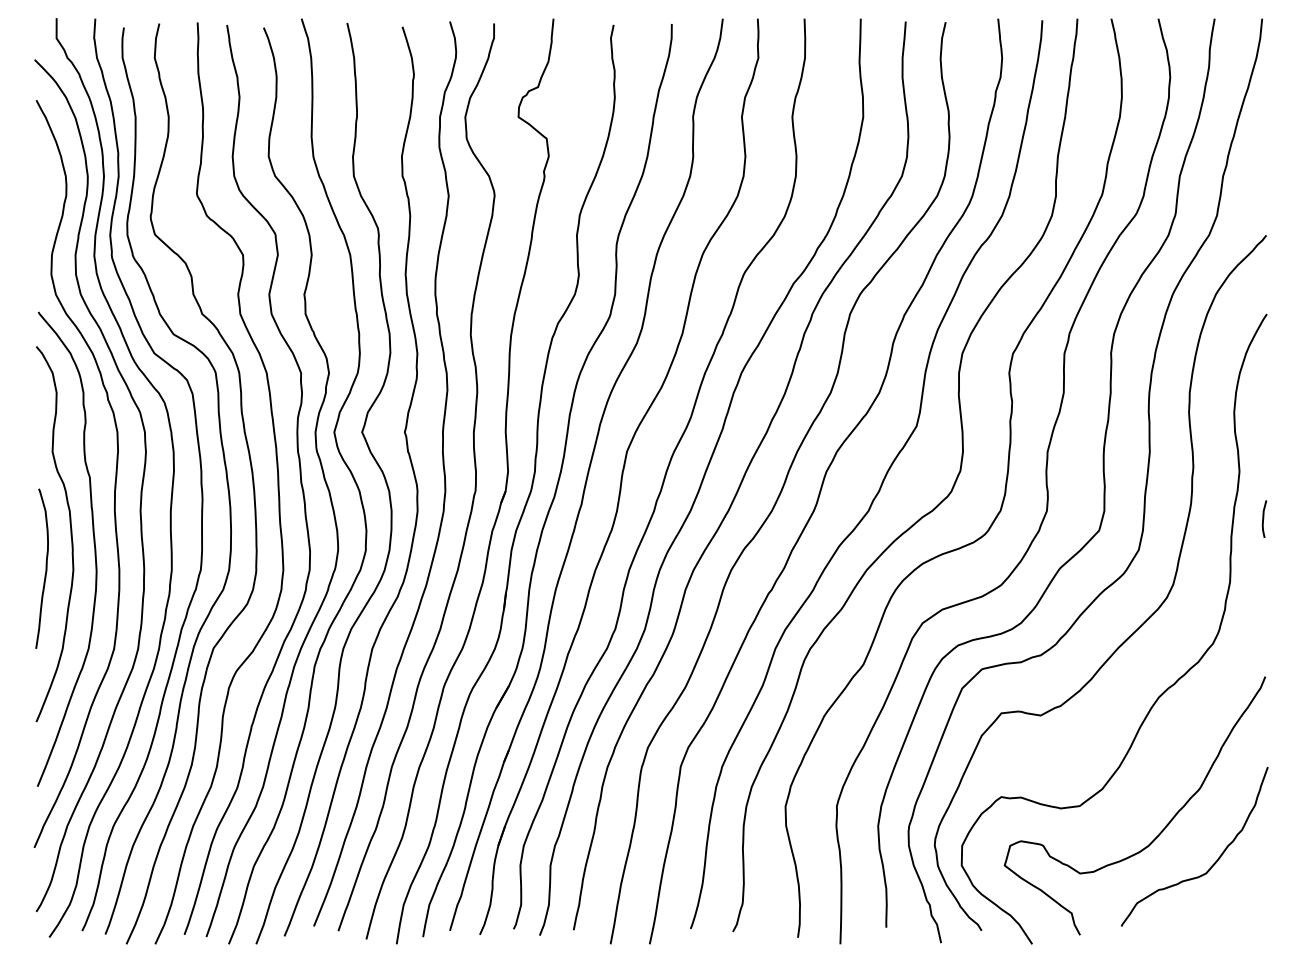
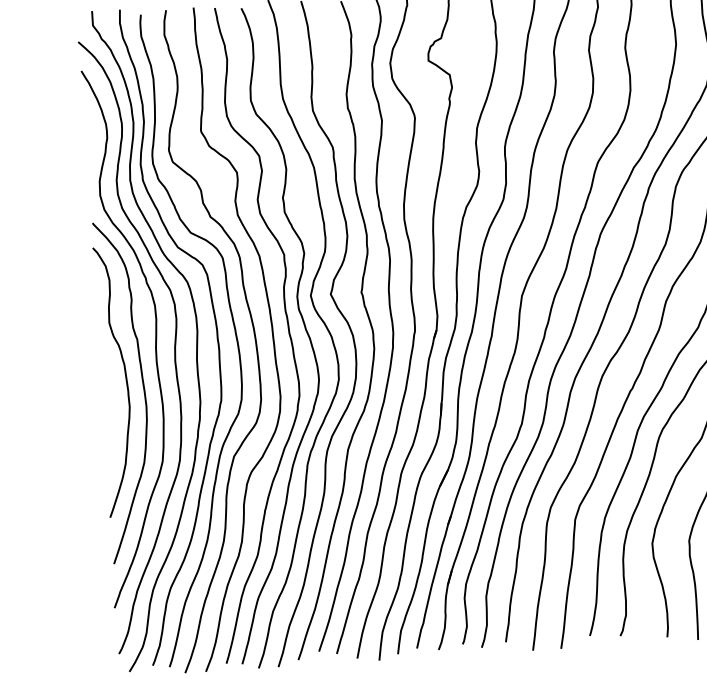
curve: (45, 568) -> (109, 406), removed

